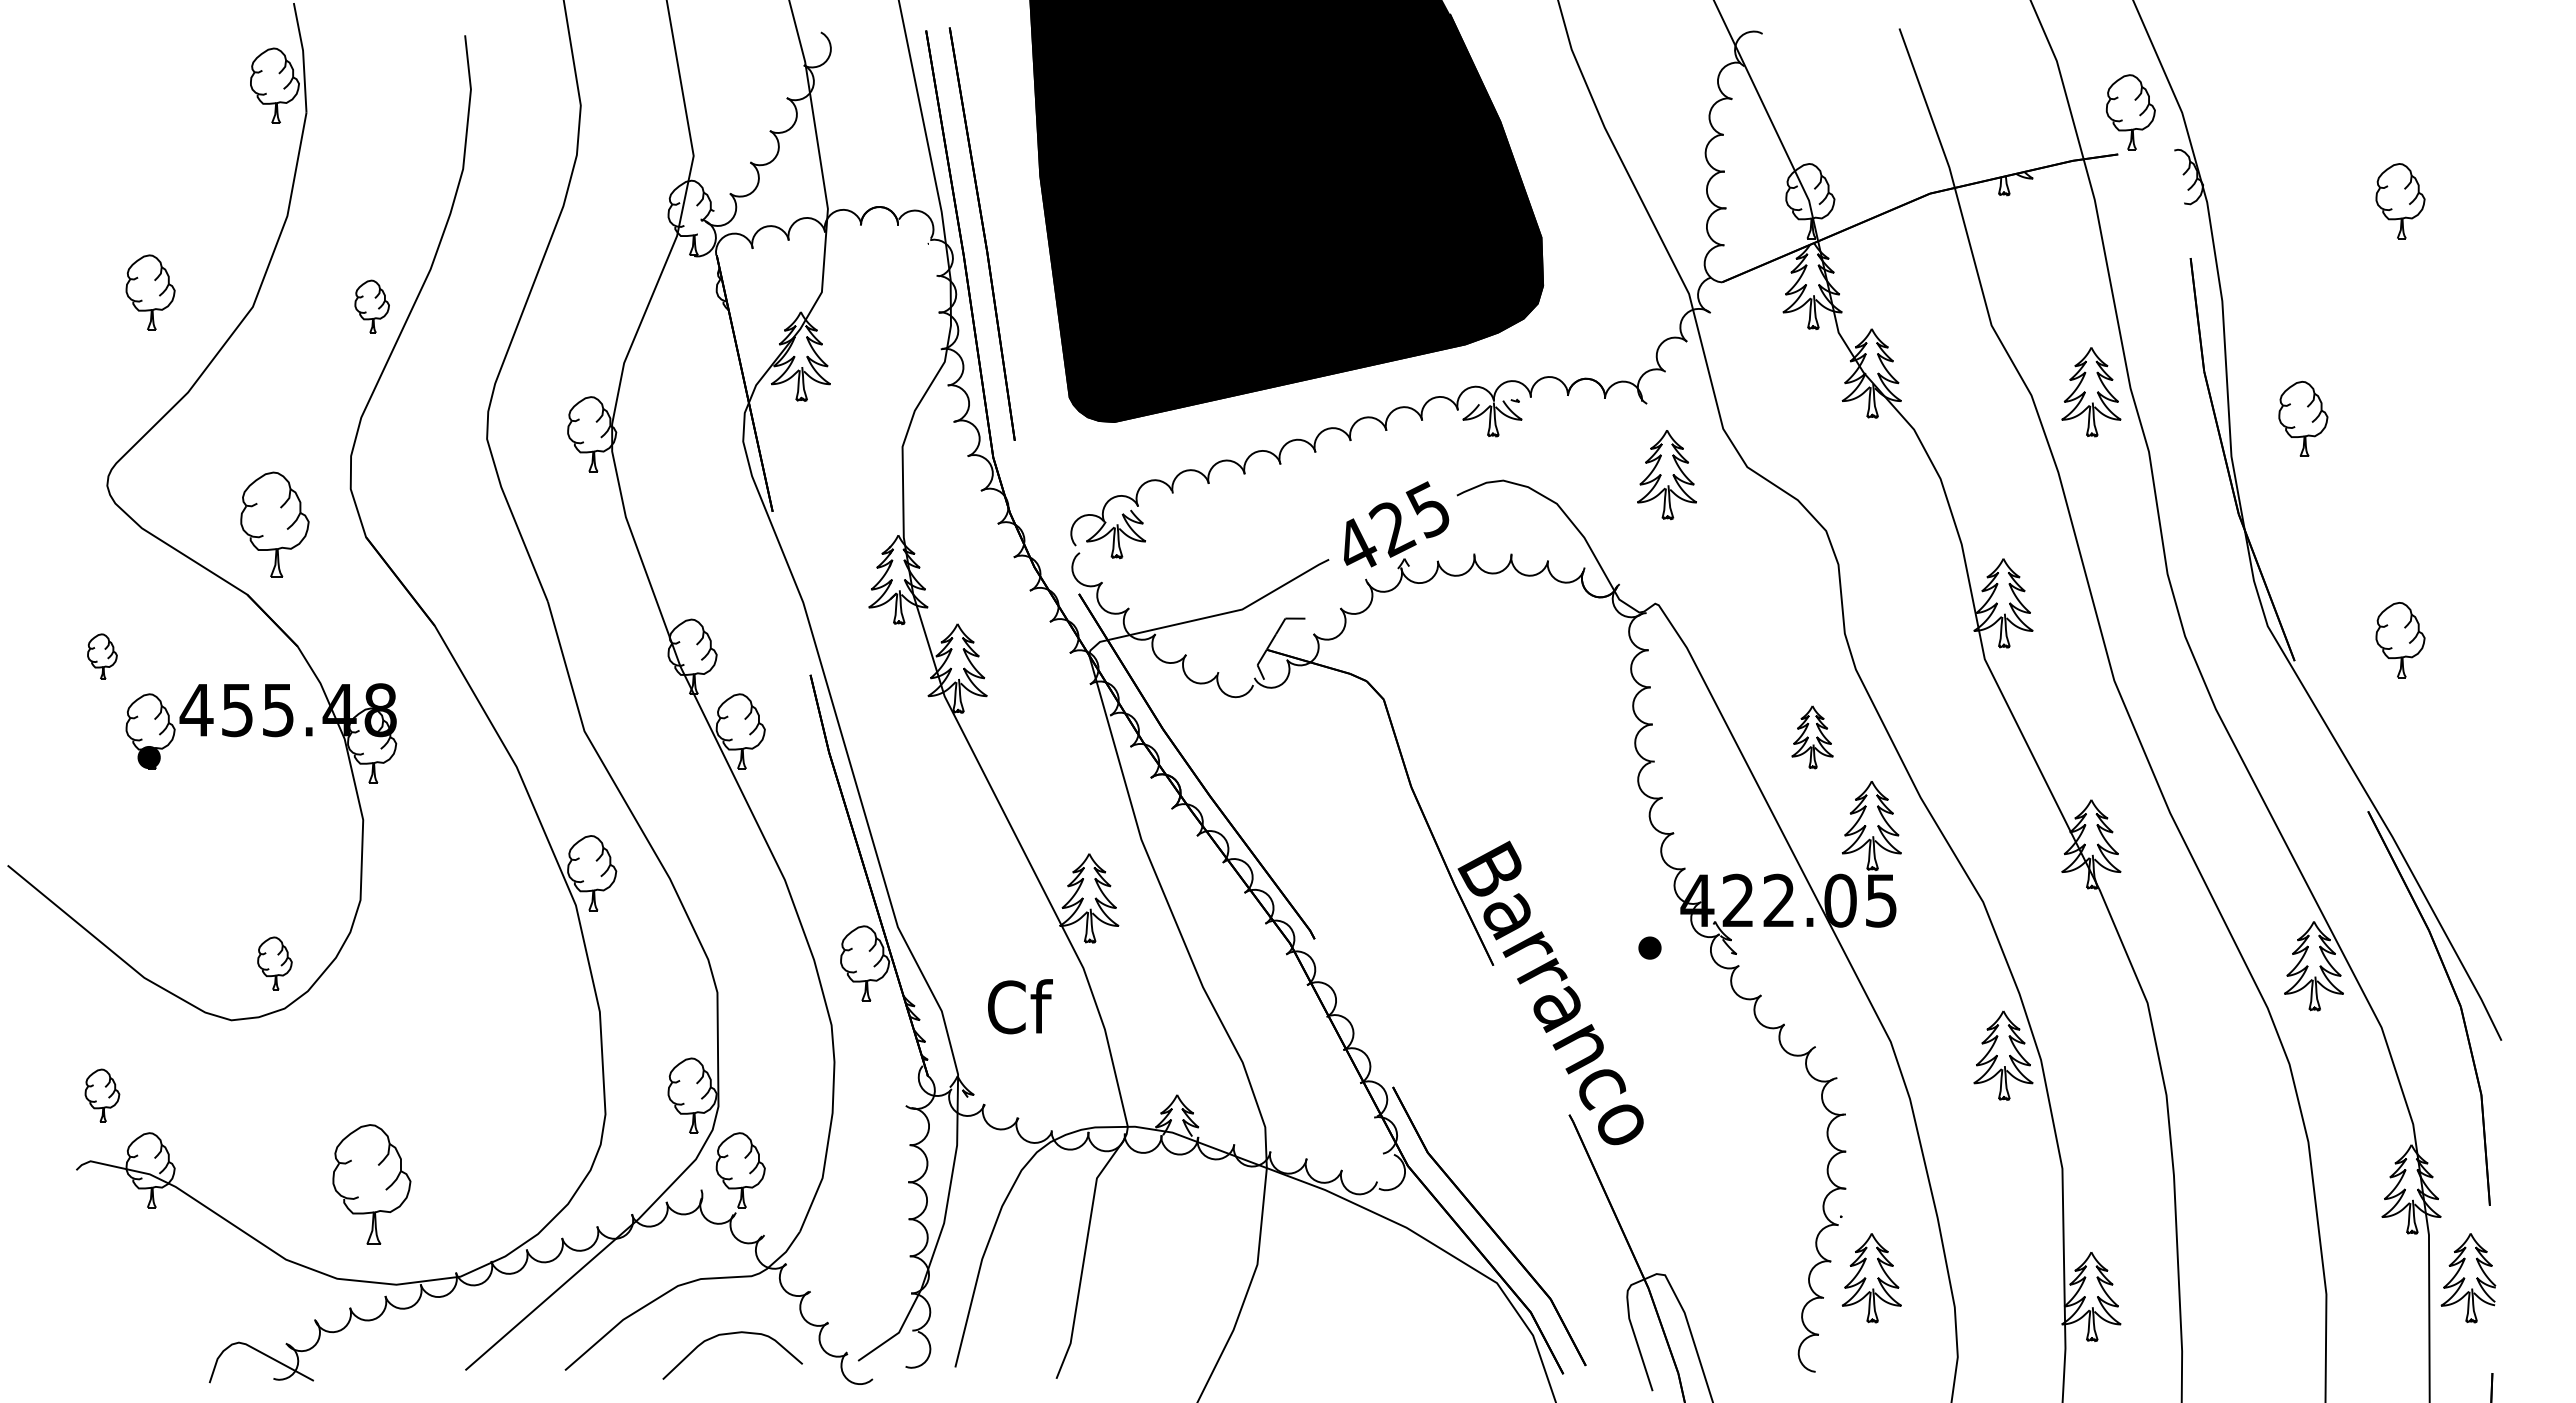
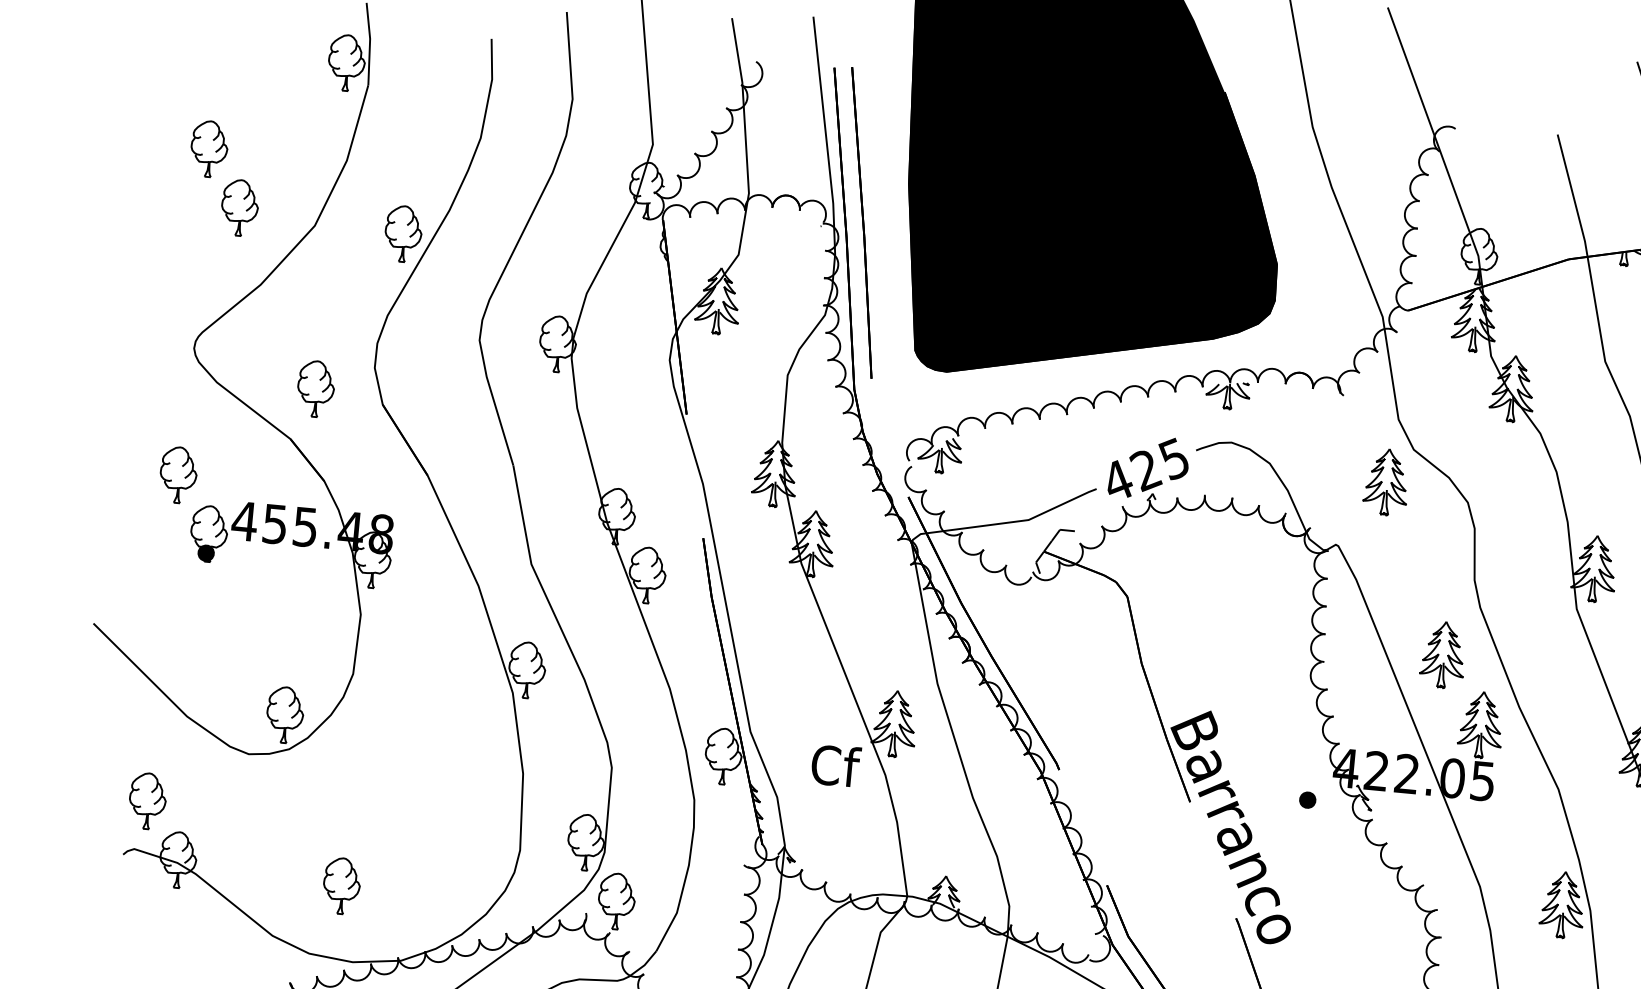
part: (102, 217) -> (209, 148), added
part: (372, 306) -> (403, 233), size x1.43
part: (1666, 475) -> (1386, 482), moved
part: (274, 524) -> (315, 388), size x0.71
part: (102, 656) -> (178, 474), size x1.67
part: (1812, 737) -> (1443, 655), size x1.43
part: (274, 963) -> (284, 715), size x1.43
text: (1020, 1006) -> (836, 765), moved
part: (102, 1095) -> (147, 801), size x1.43
part: (372, 1184) -> (342, 886), size x0.62

